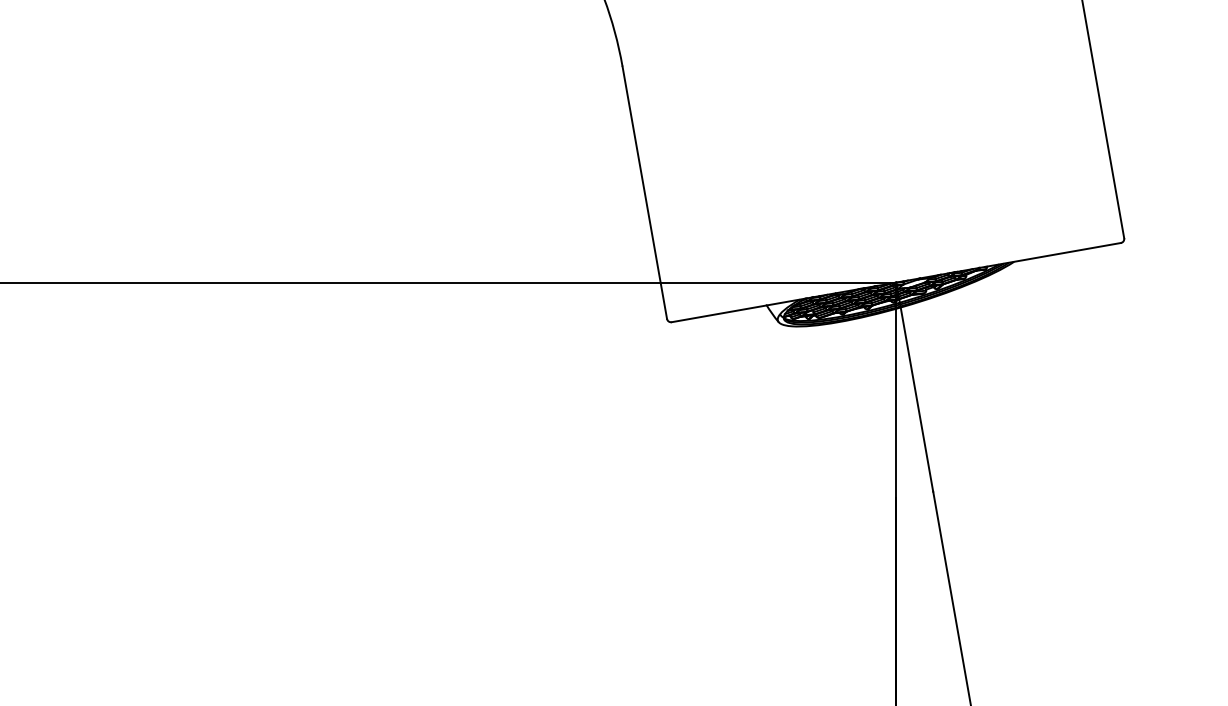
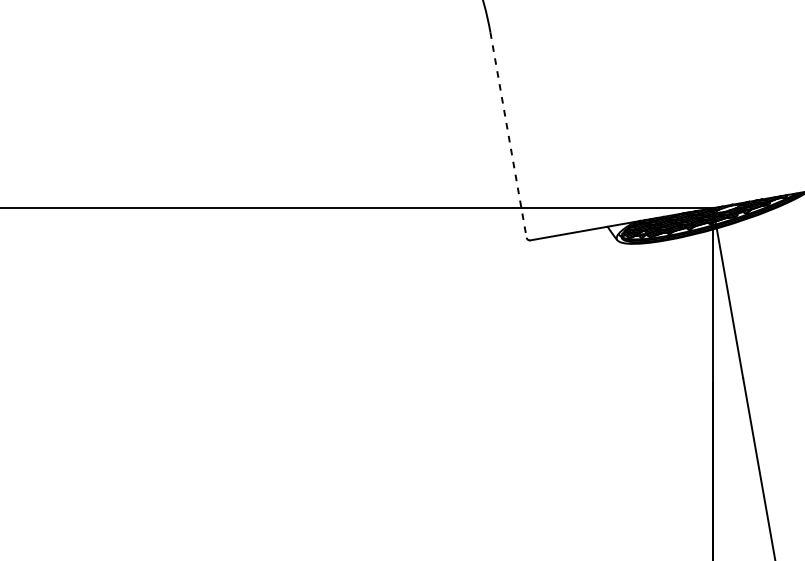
line: (644, 193) -> (508, 135), solid -> dashed

